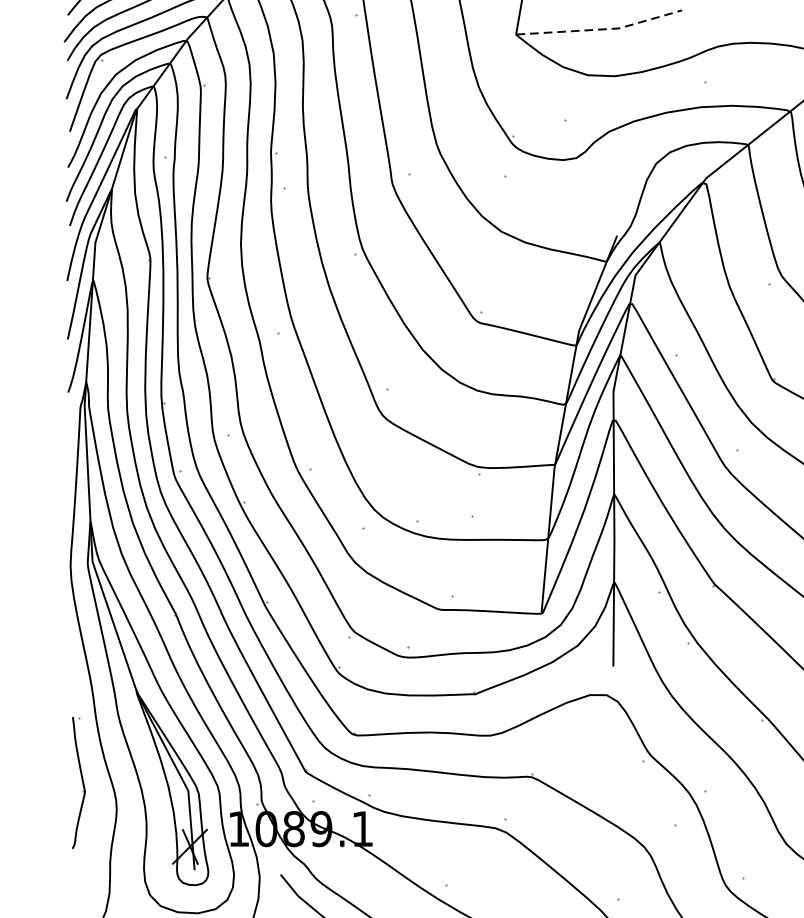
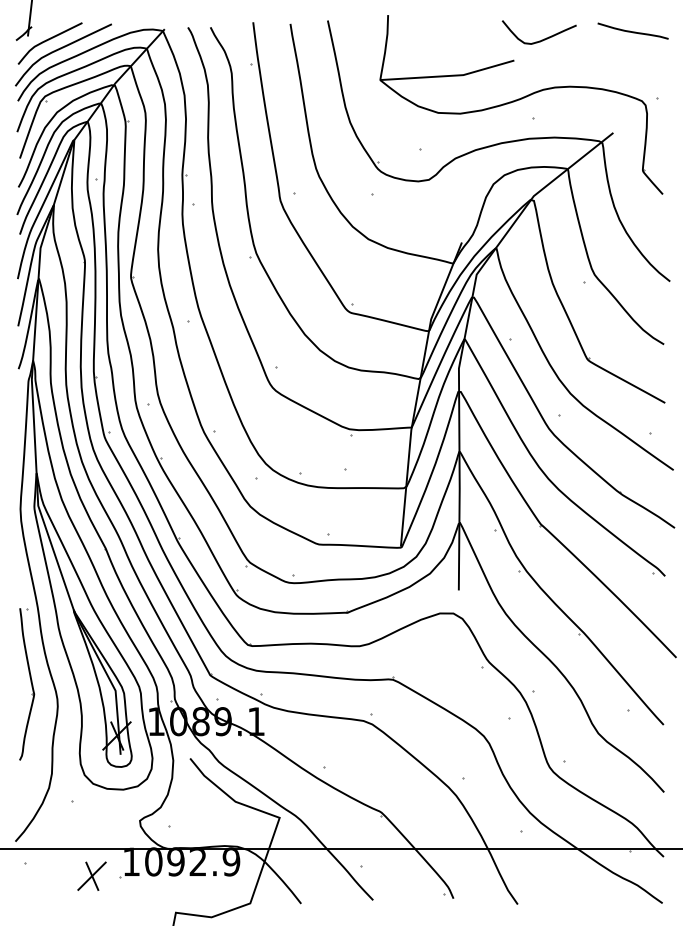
line: (601, 28) -> (449, 75), dashed -> solid
part: (79, 783) -> (27, 684), size x1.43

